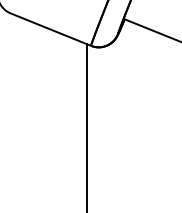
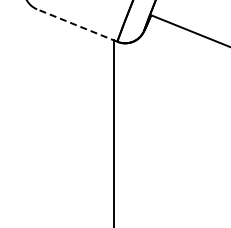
line: (50, 29) -> (76, 25), solid -> dashed

